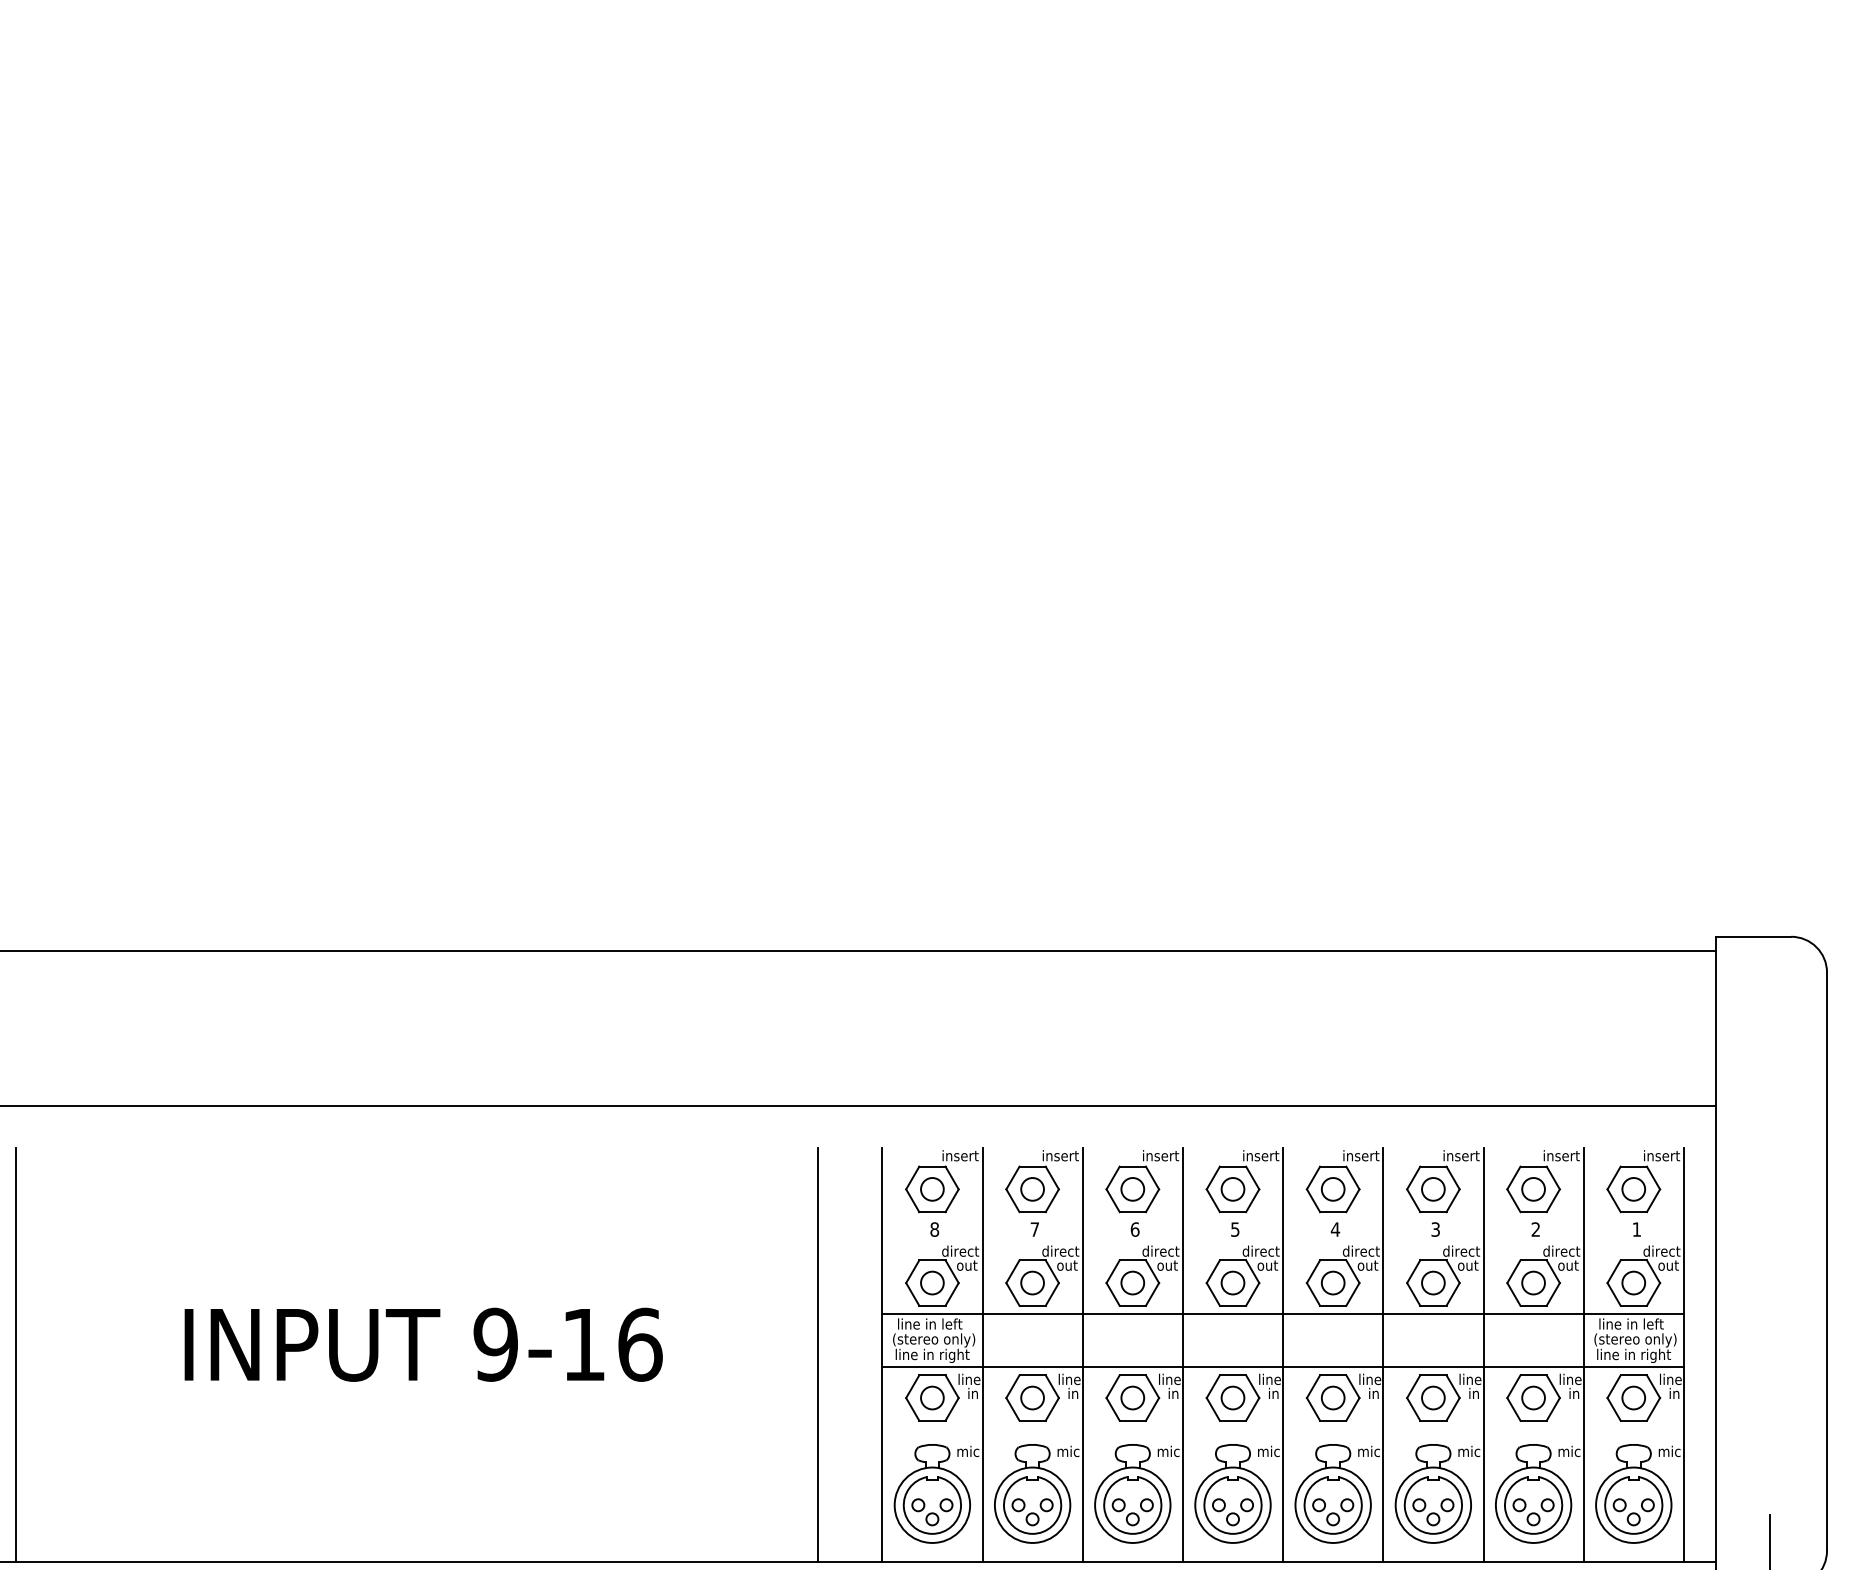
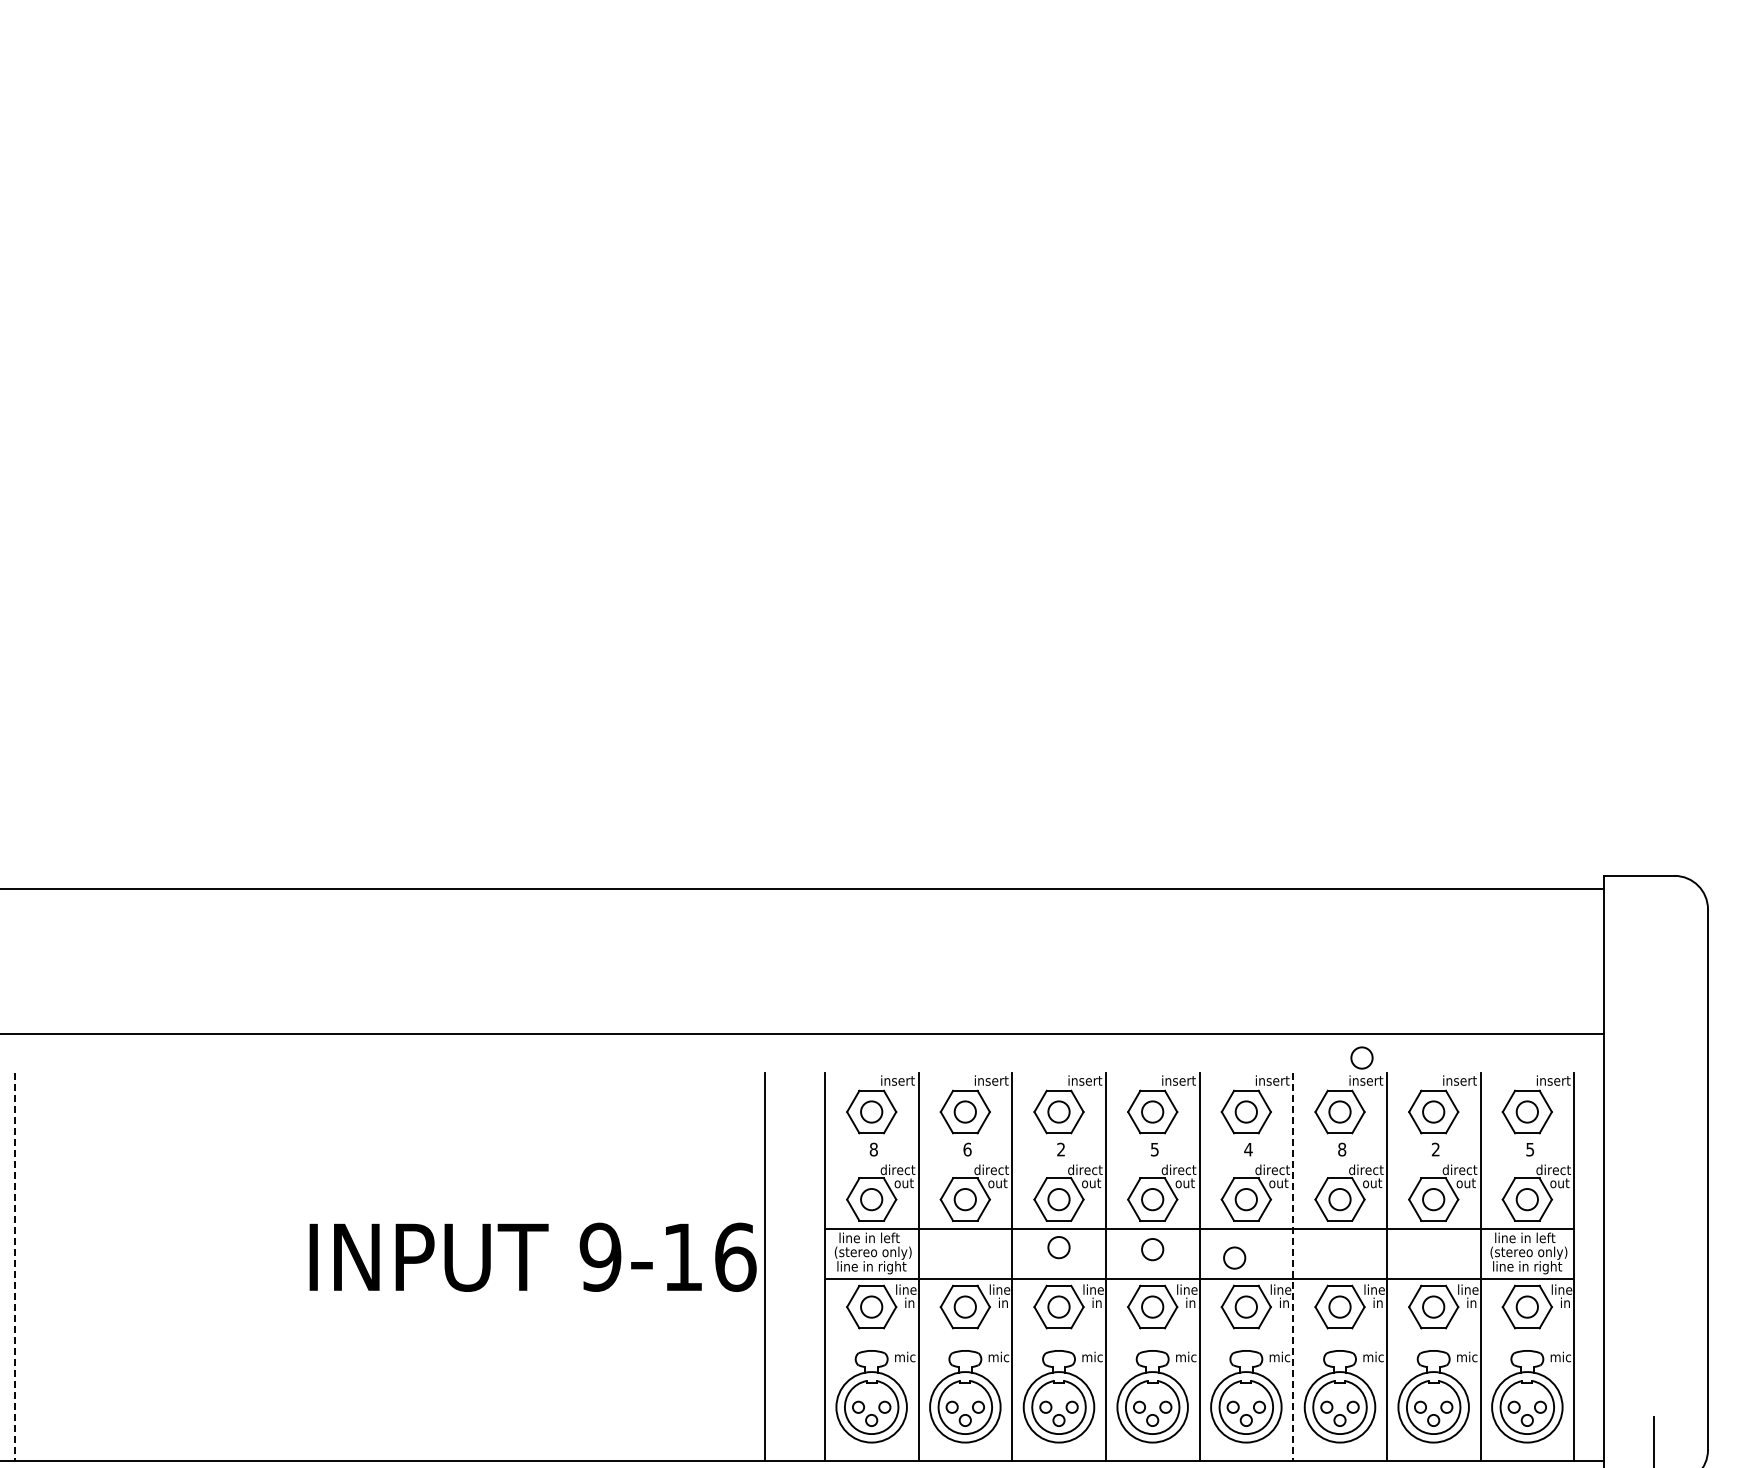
circle: (1456, 1131) -> (1361, 1057), added
text: (1034, 1229) -> (967, 1149), 7 -> 6
text: (1135, 1229) -> (1061, 1149), 6 -> 2
text: (1436, 1229) -> (1342, 1149), 3 -> 8
text: (1636, 1229) -> (1529, 1149), 1 -> 5
circle: (1132, 1334) -> (1058, 1247), added
circle: (1232, 1336) -> (1152, 1249), added
text: (423, 1343) -> (532, 1256), moved
circle: (1320, 1344) -> (1234, 1257), added
line: (16, 1354) -> (15, 1266), solid -> dashed
line: (1383, 1354) -> (1293, 1266), solid -> dashed

